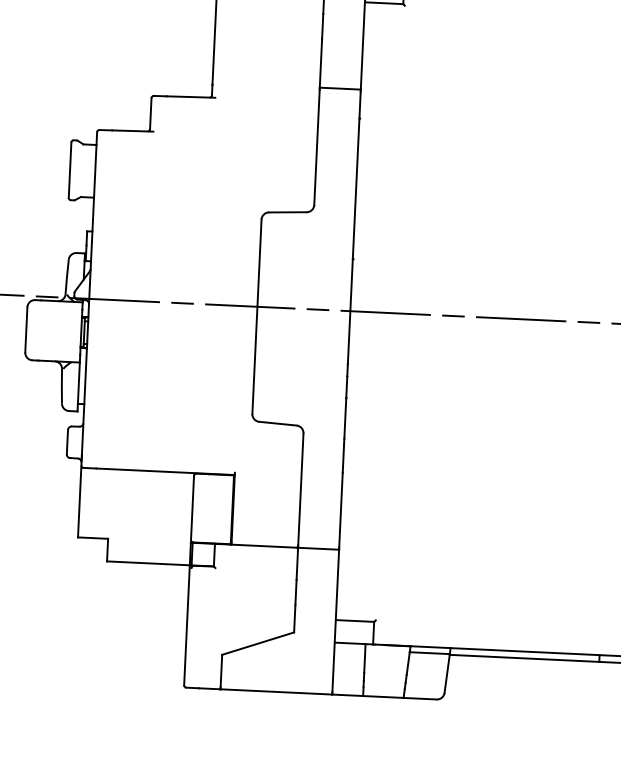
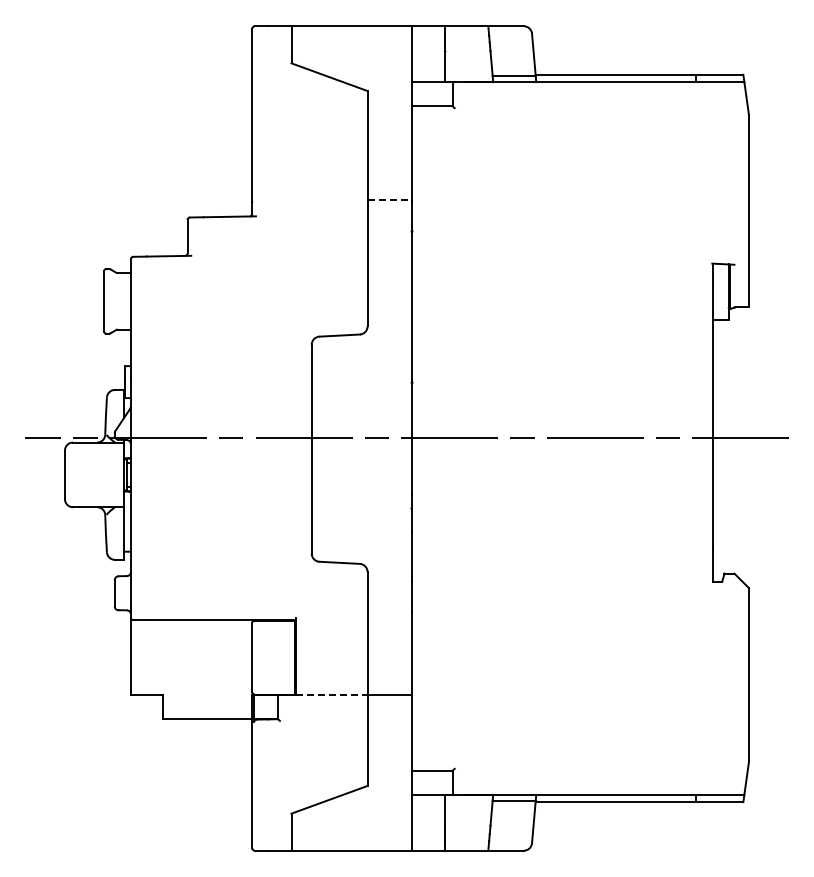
line: (341, 88) -> (390, 200), solid -> dashed
line: (263, 545) -> (330, 694), solid -> dashed

